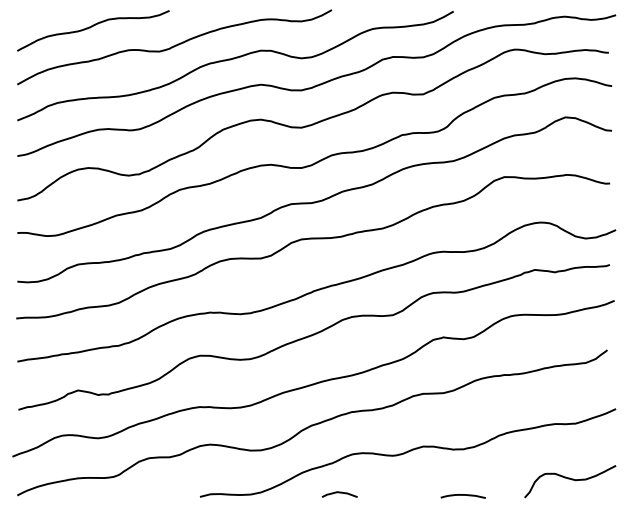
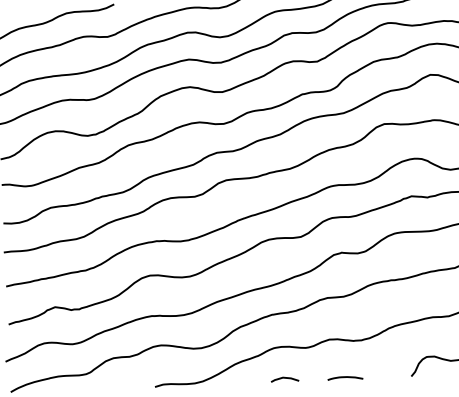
curve: (339, 493) -> (284, 378), moved
curve: (462, 495) -> (344, 377), moved

